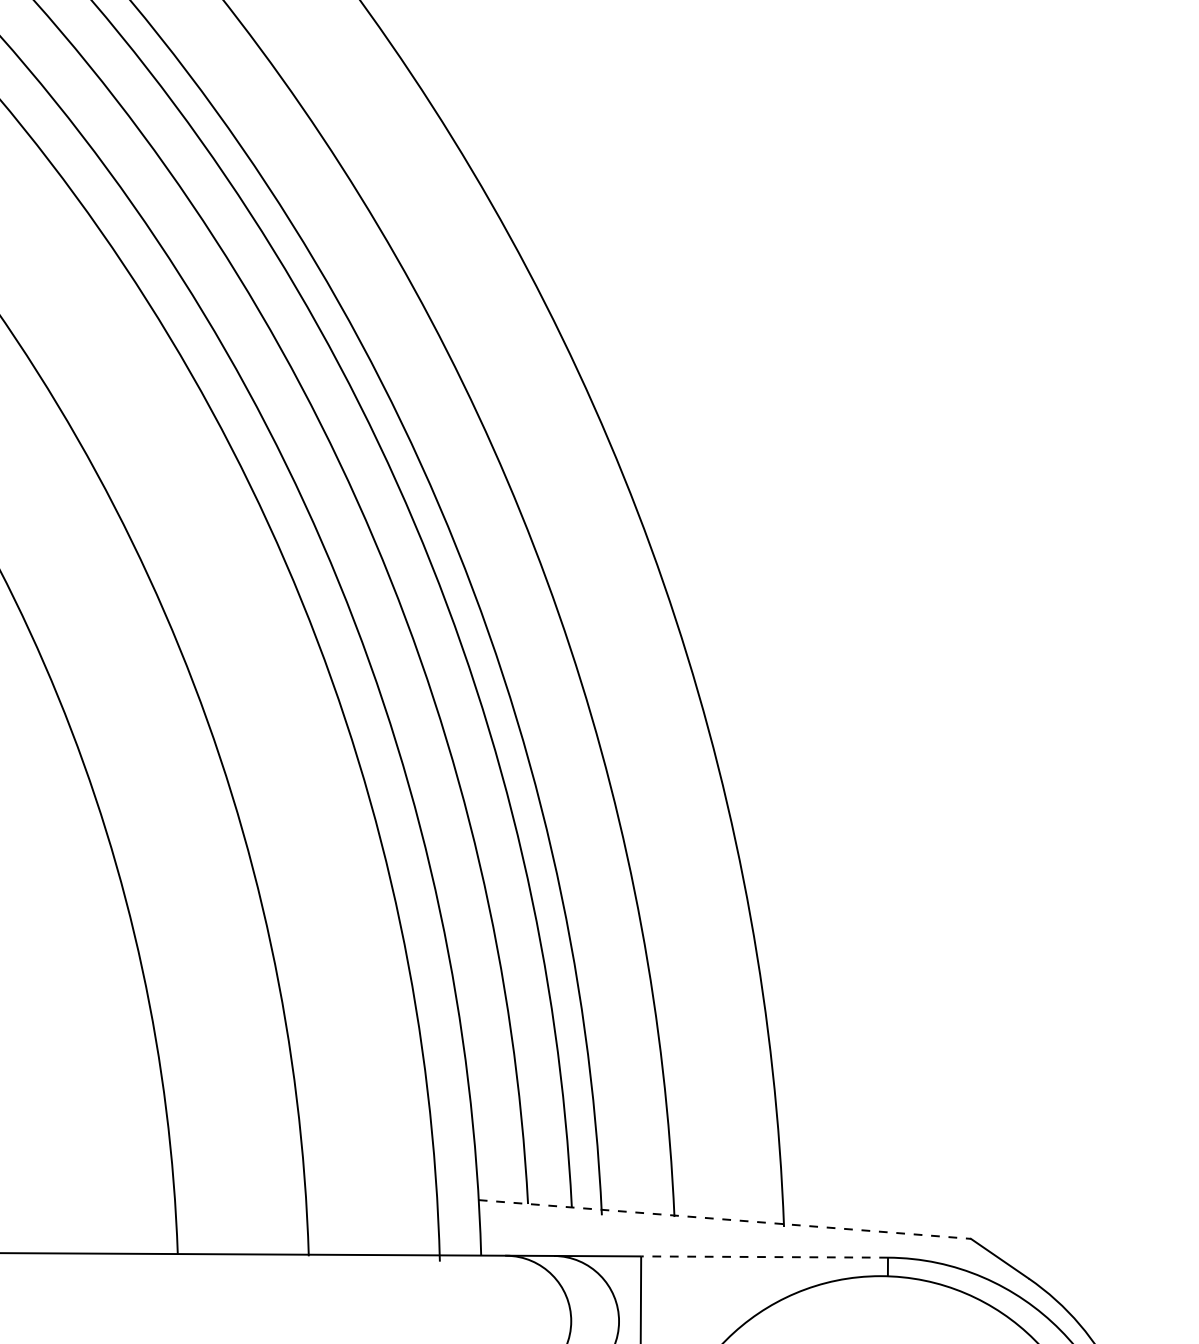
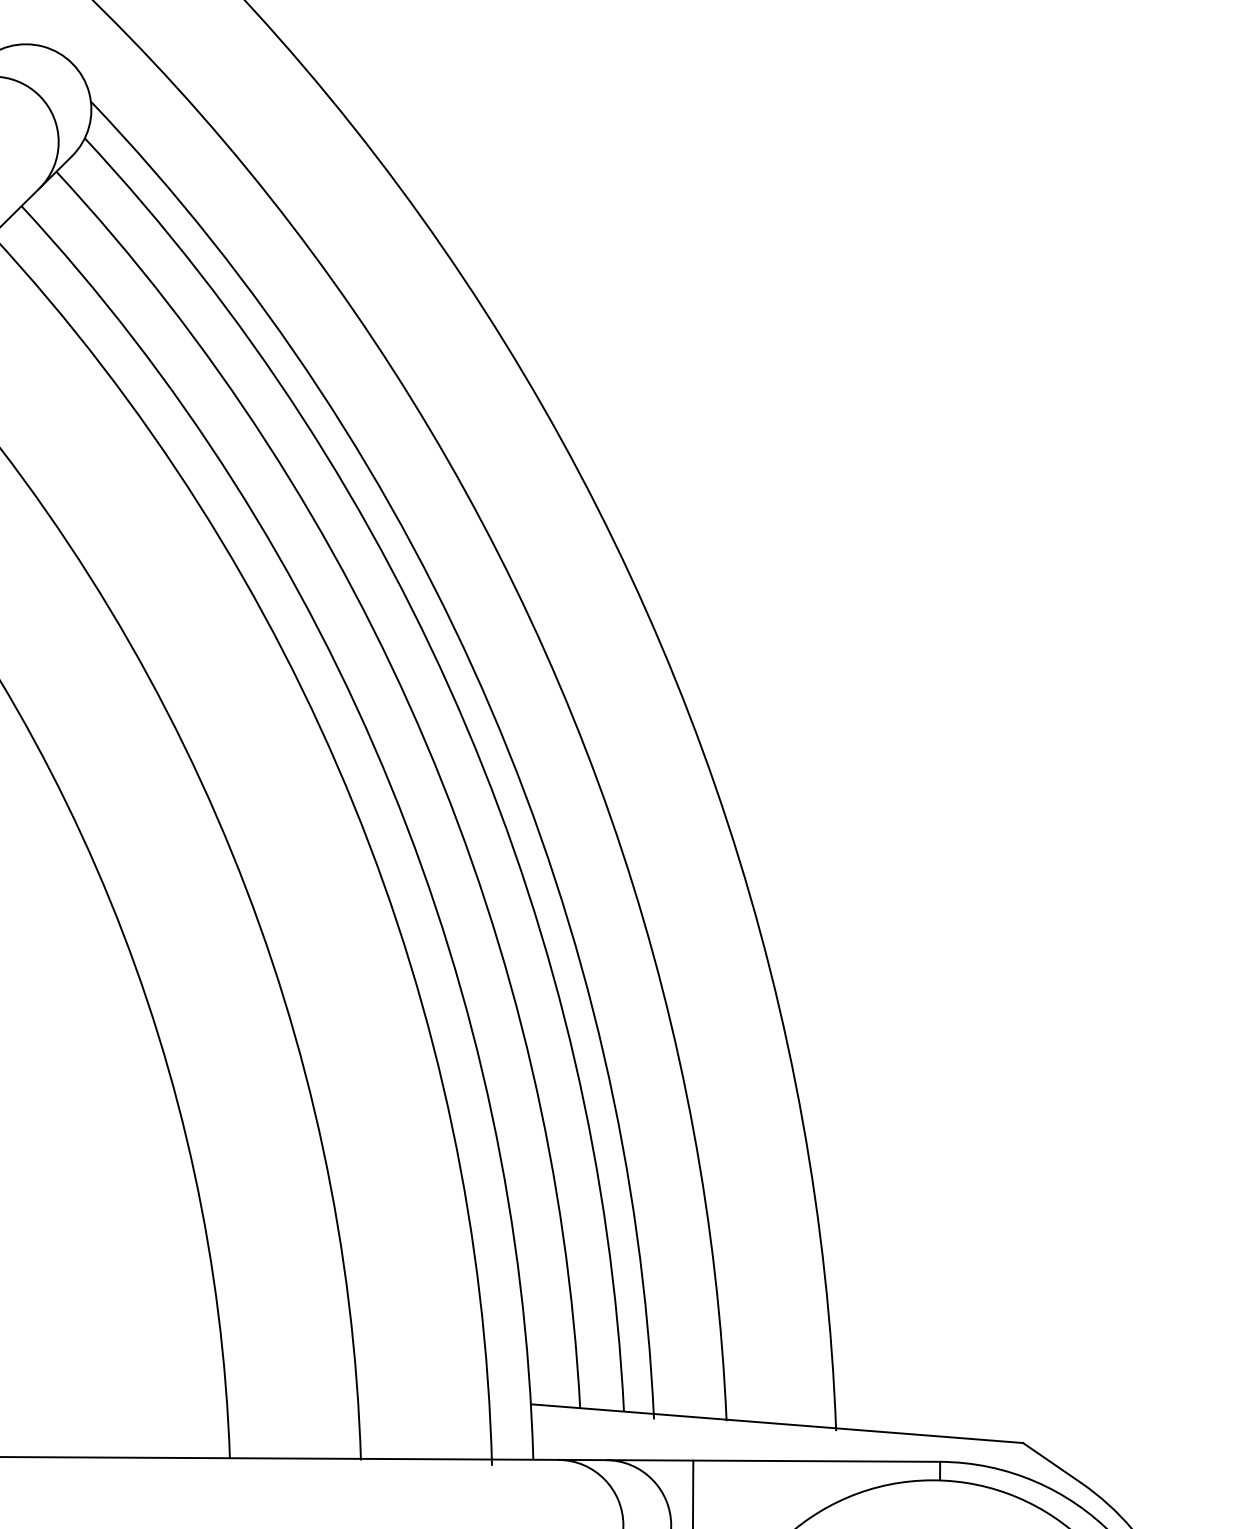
line: (725, 1219) -> (777, 1423), dashed -> solid
line: (764, 1257) -> (816, 1461), dashed -> solid

